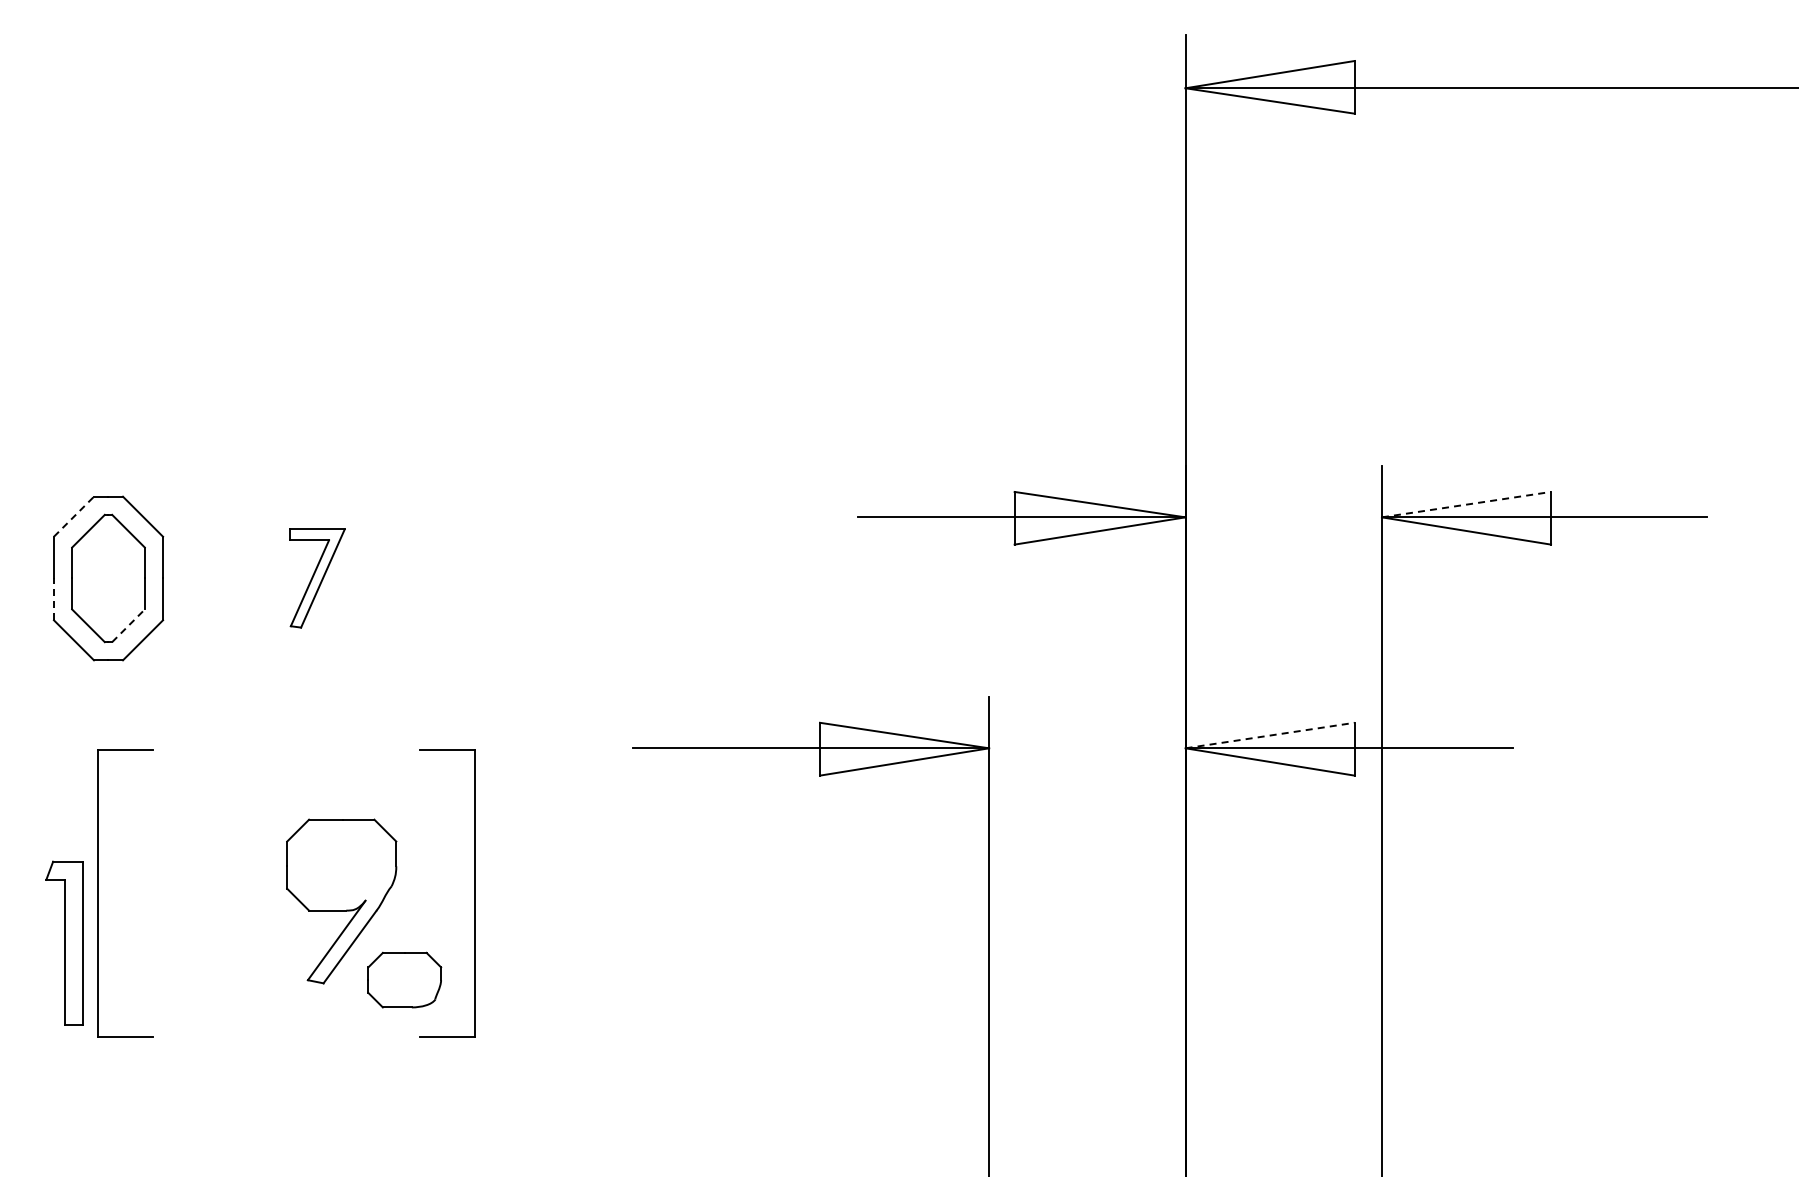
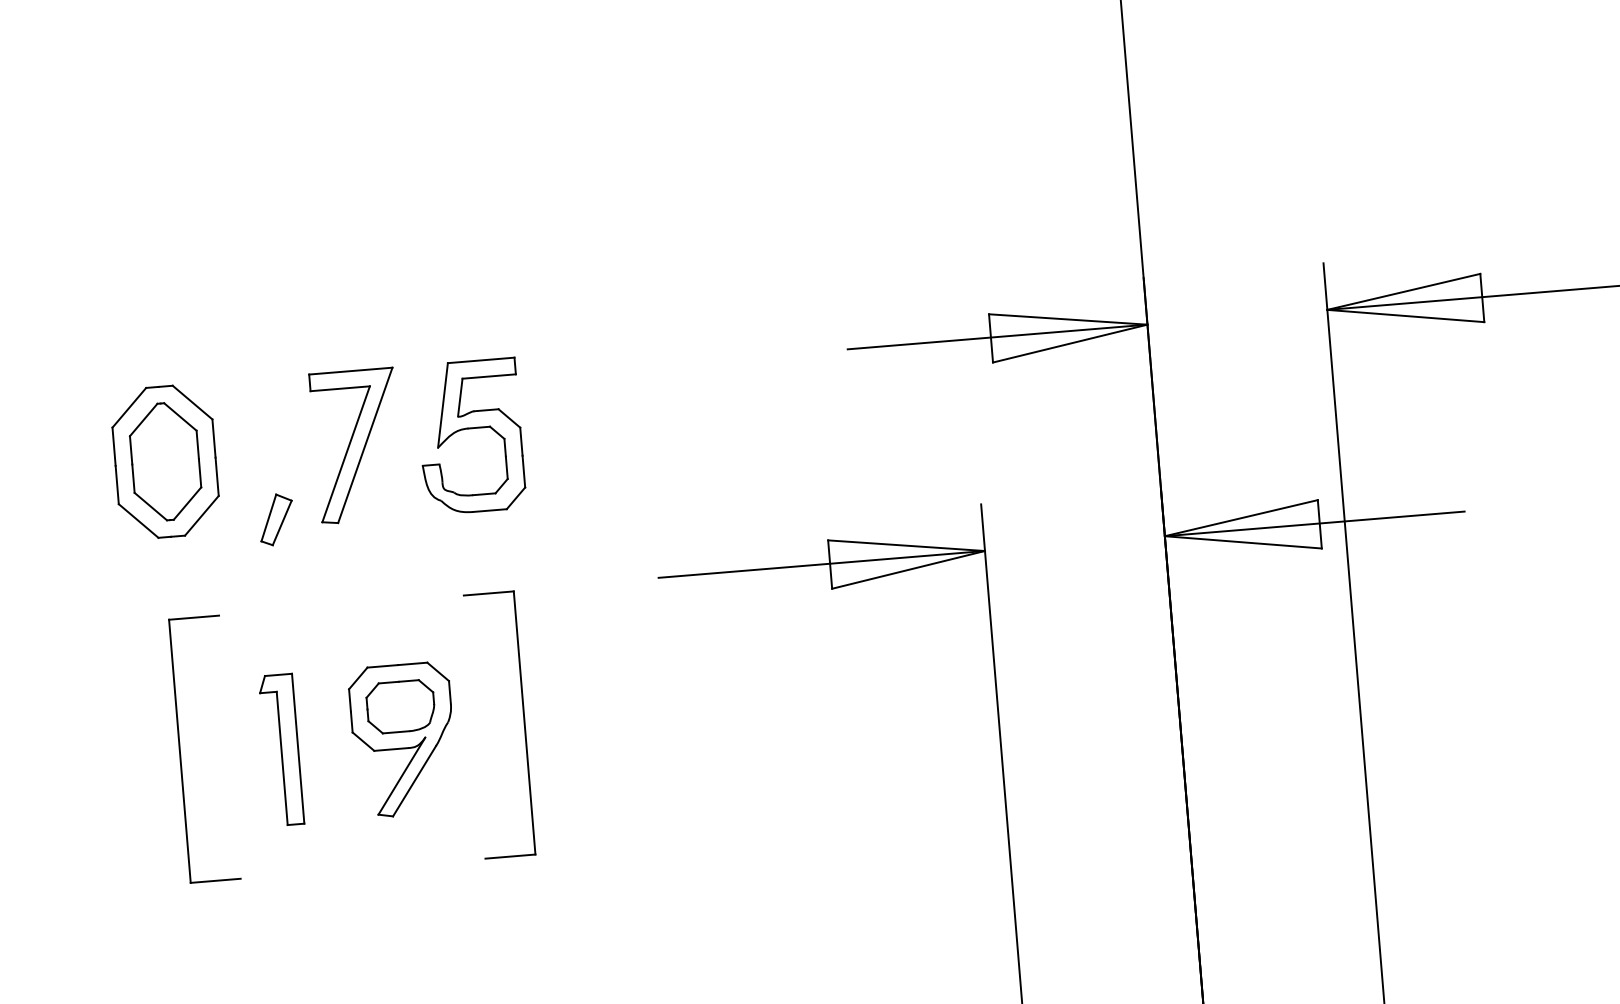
line: (1466, 504) -> (1403, 291), dashed -> solid
line: (74, 516) -> (129, 407), dashed -> solid
part: (439, 570) -> (468, 429), added
part: (317, 578) -> (357, 446), size x1.67
line: (53, 599) -> (116, 485), dashed -> solid
line: (128, 625) -> (187, 503), dashed -> solid
part: (223, 650) -> (276, 519), added
line: (1270, 735) -> (1241, 518), dashed -> solid
part: (64, 942) -> (281, 749), moved
part: (404, 979) -> (400, 706), moved

